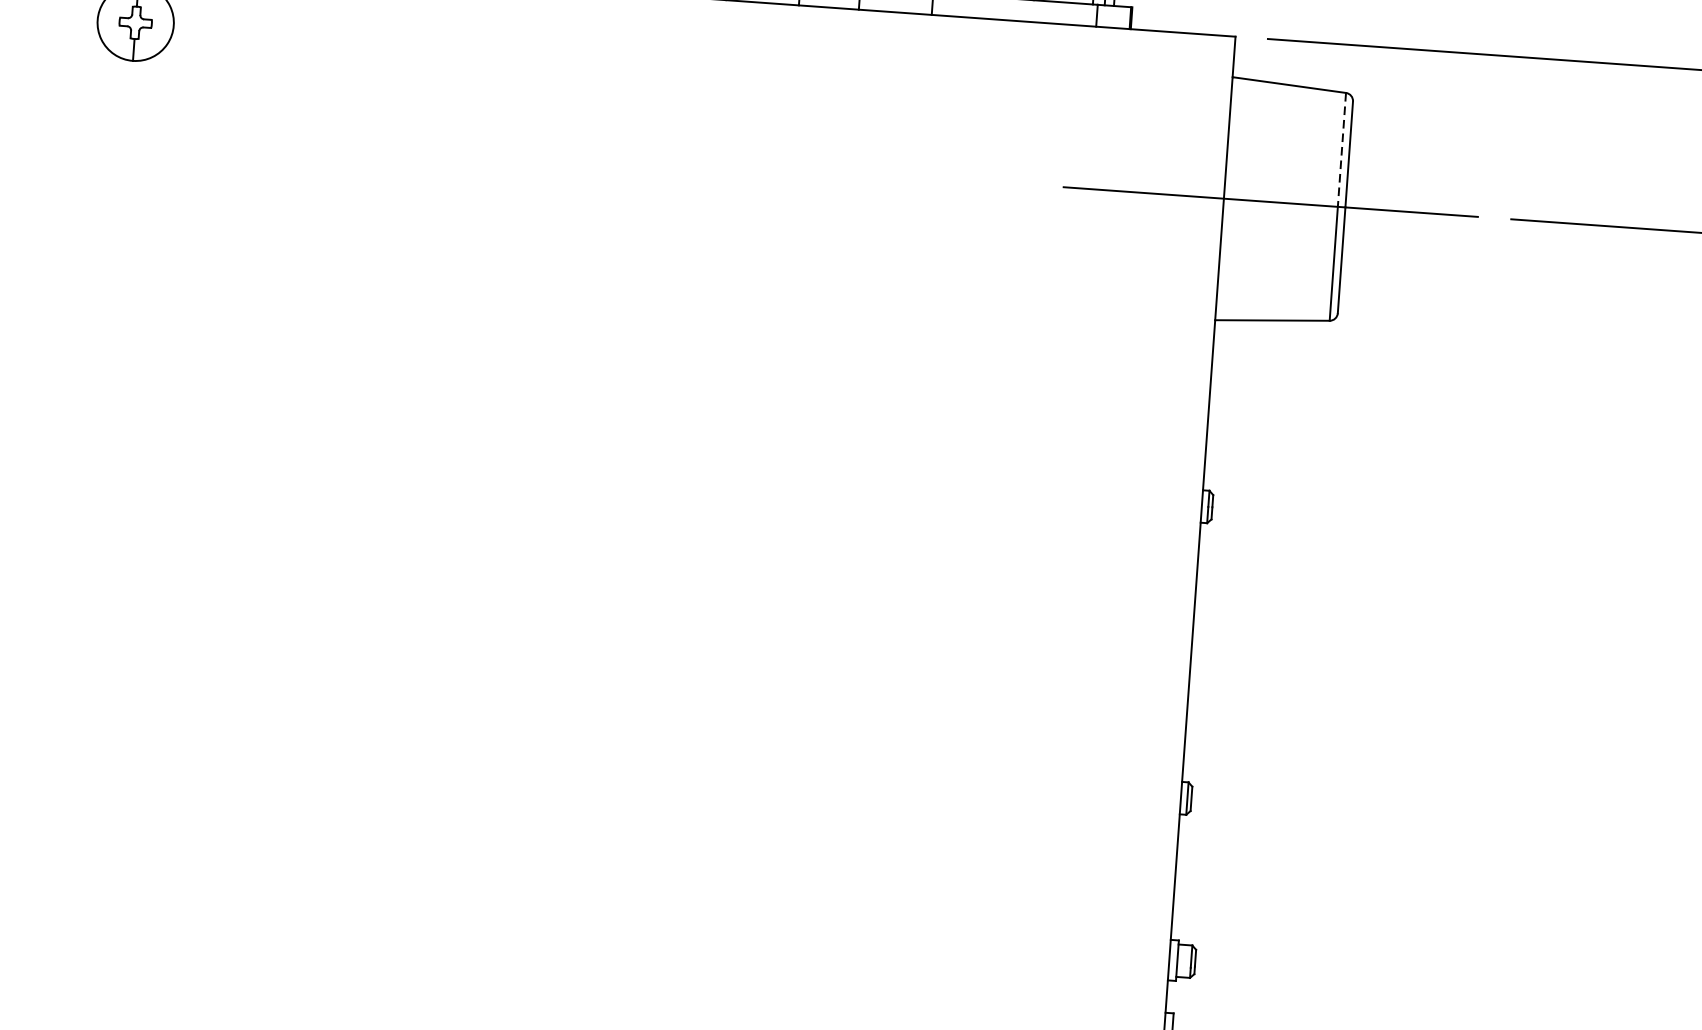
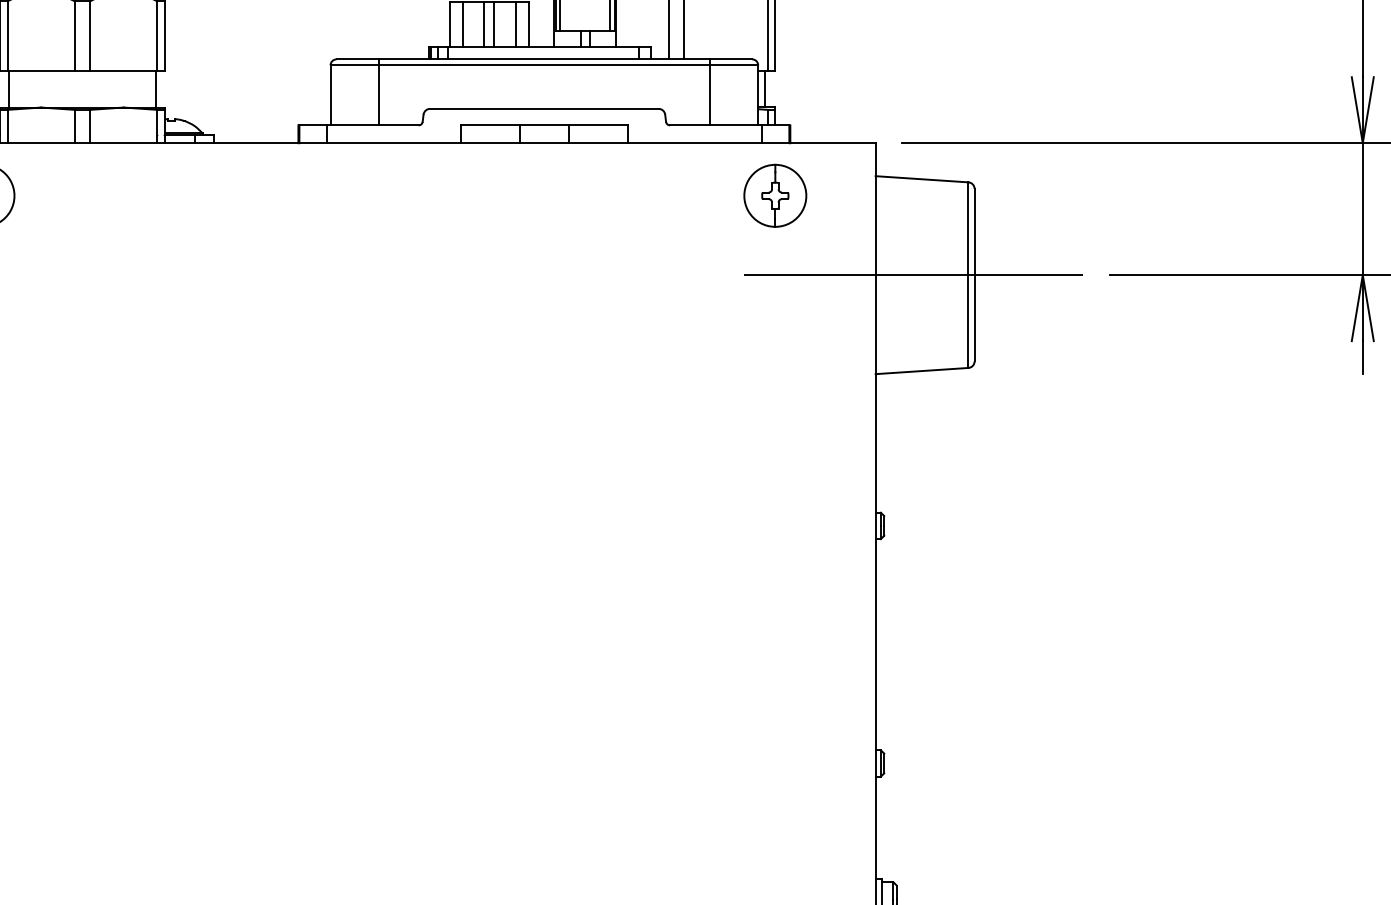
part: (1107, 92) -> (775, 195), added
line: (1341, 150) -> (968, 229), dashed -> solid

